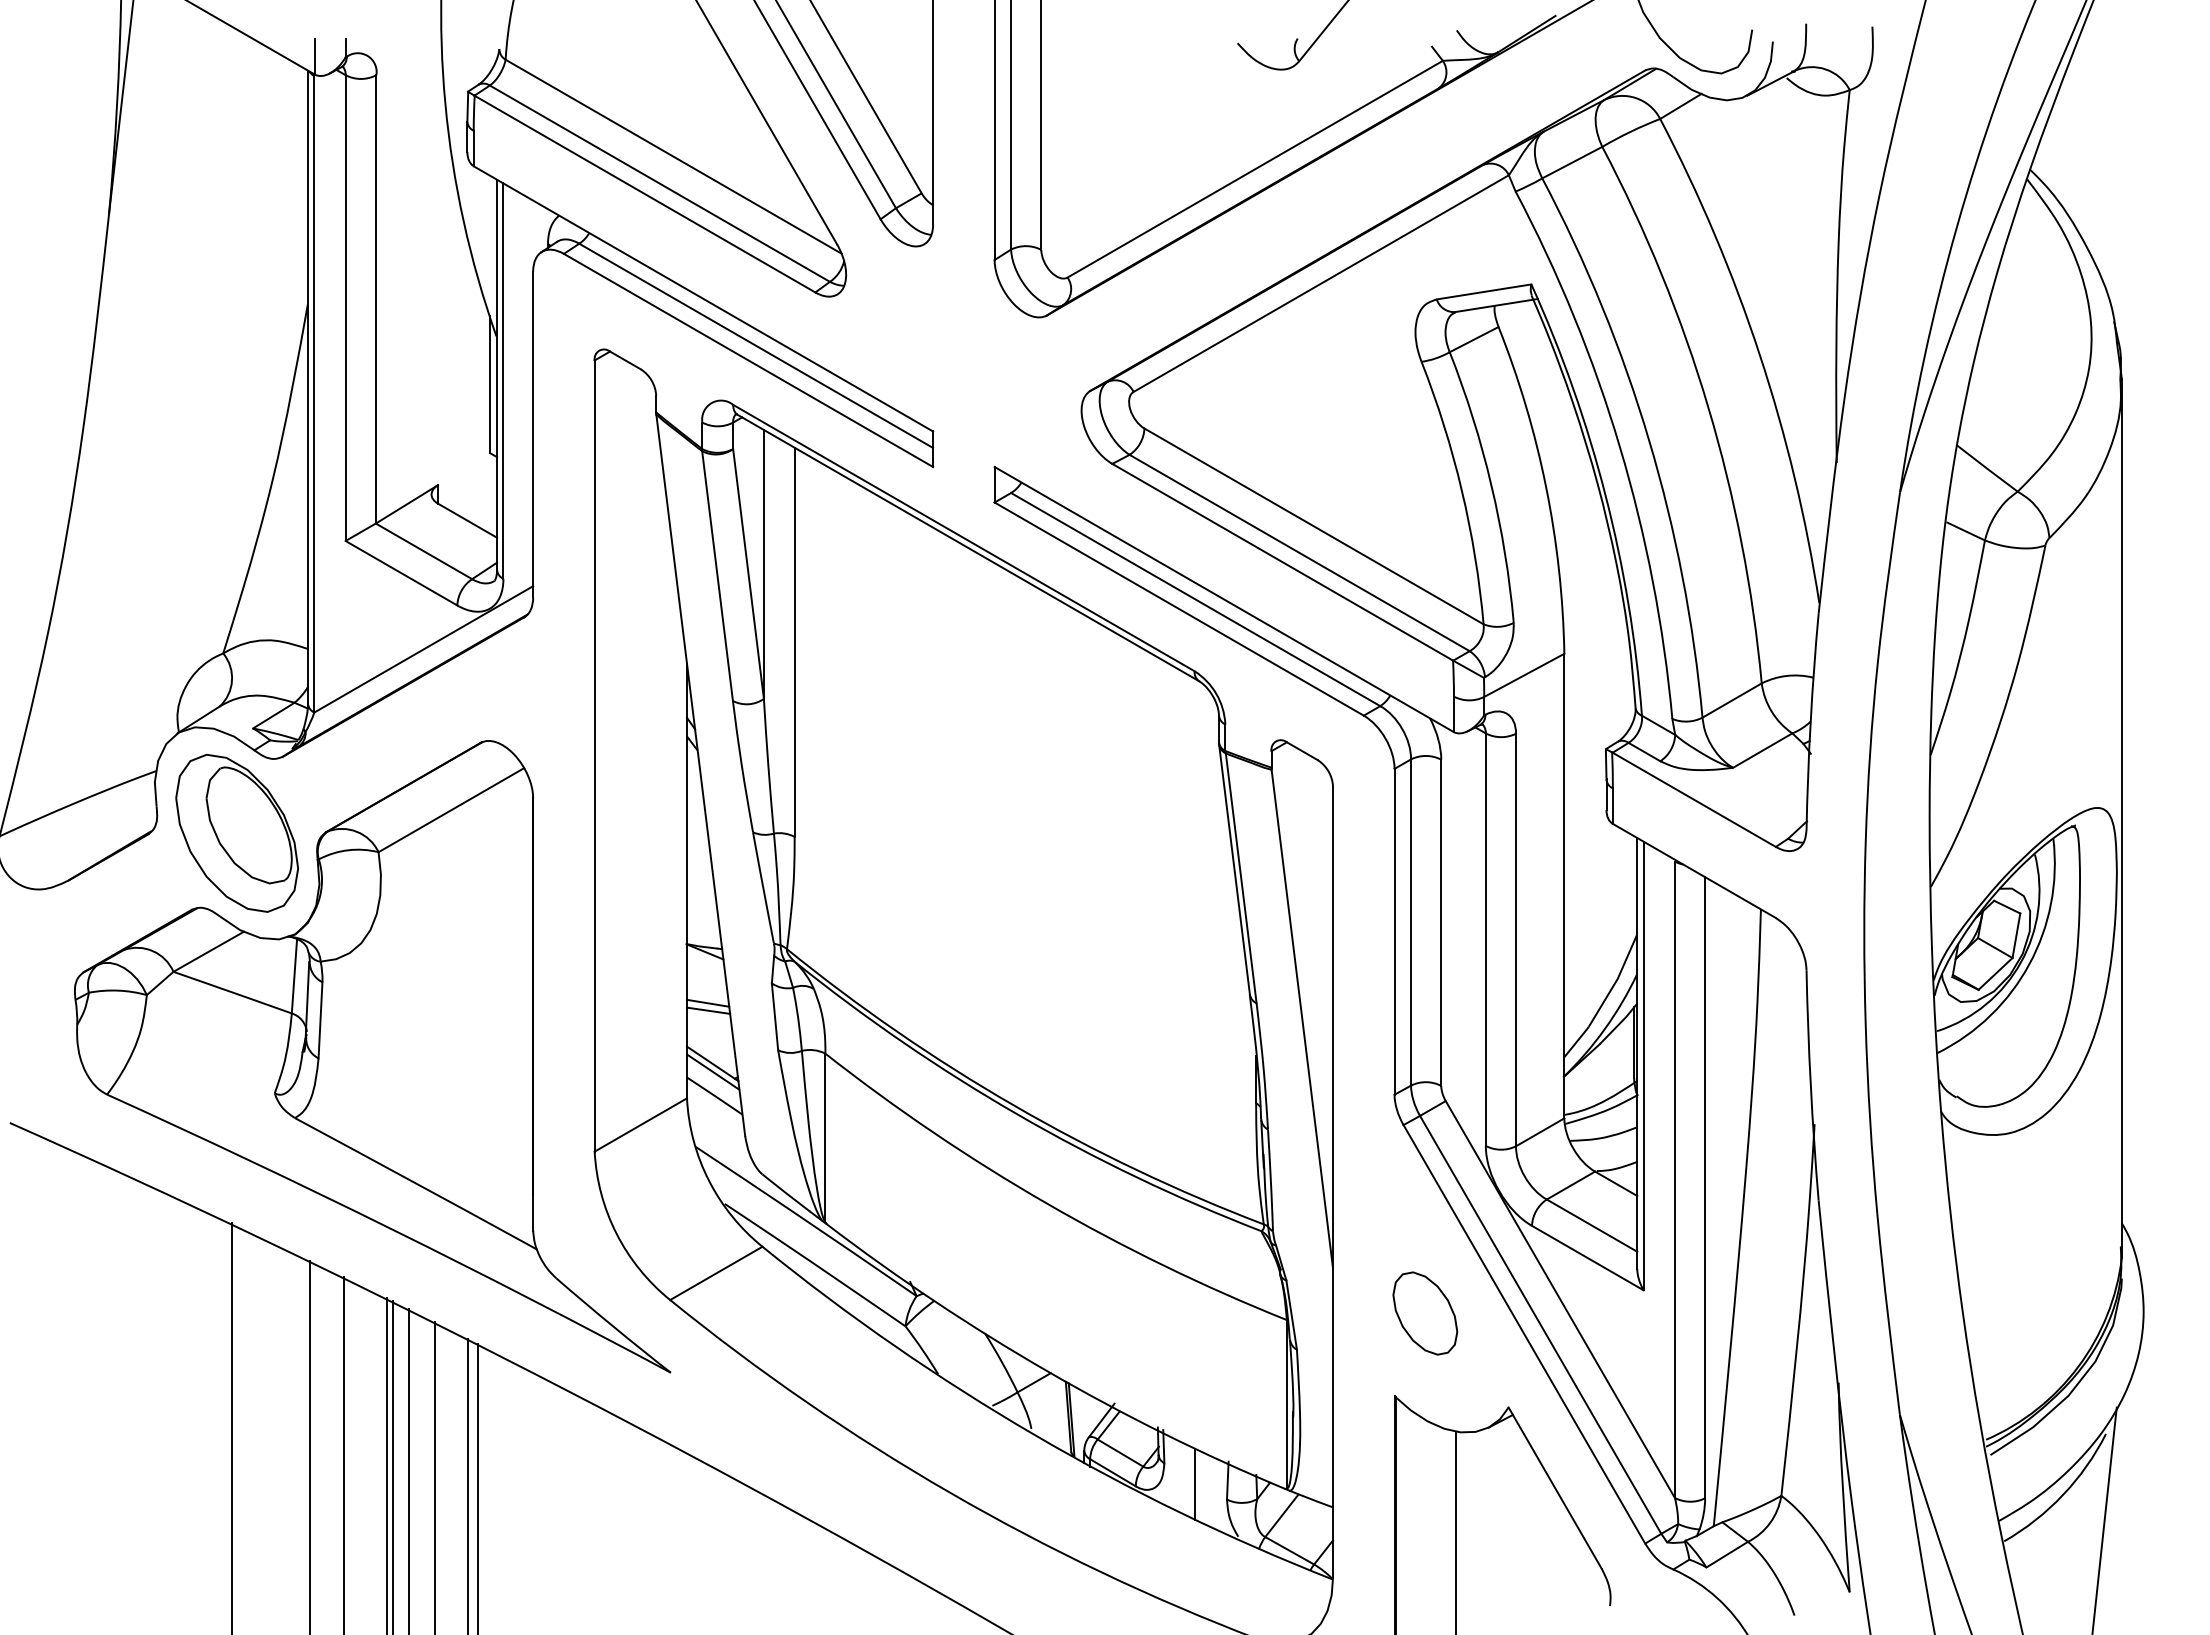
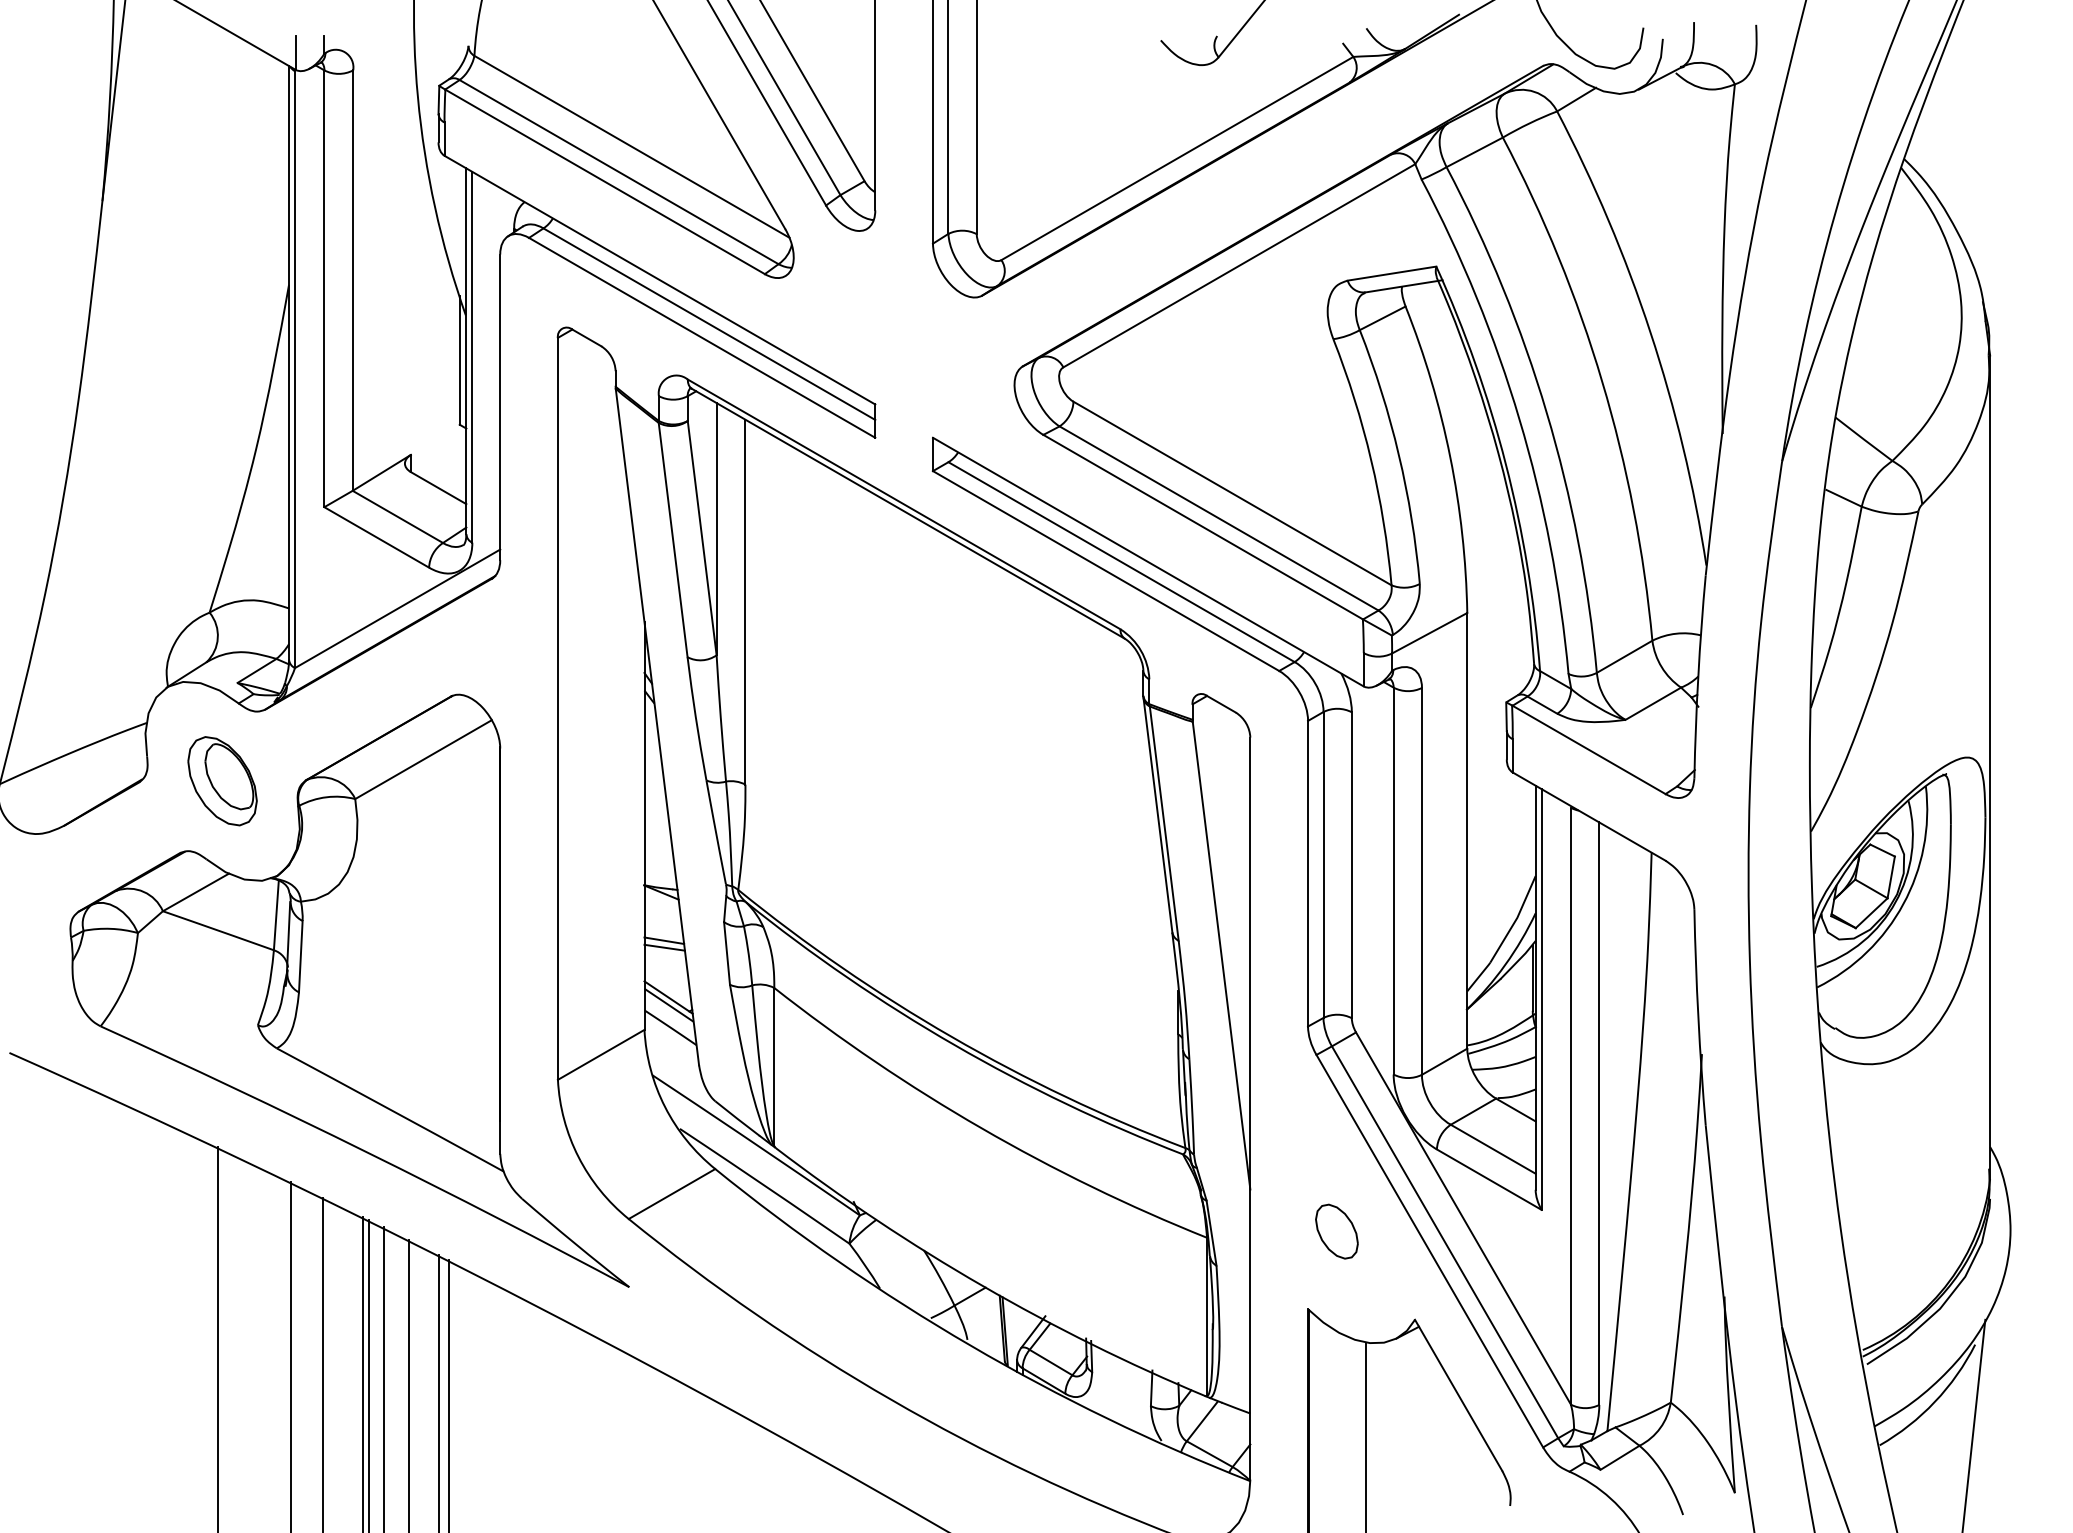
part: (236, 832) -> (222, 780), size x0.6
part: (1425, 1313) -> (1337, 1231), size x0.7
line: (1194, 1484) -> (1120, 1392), removed

